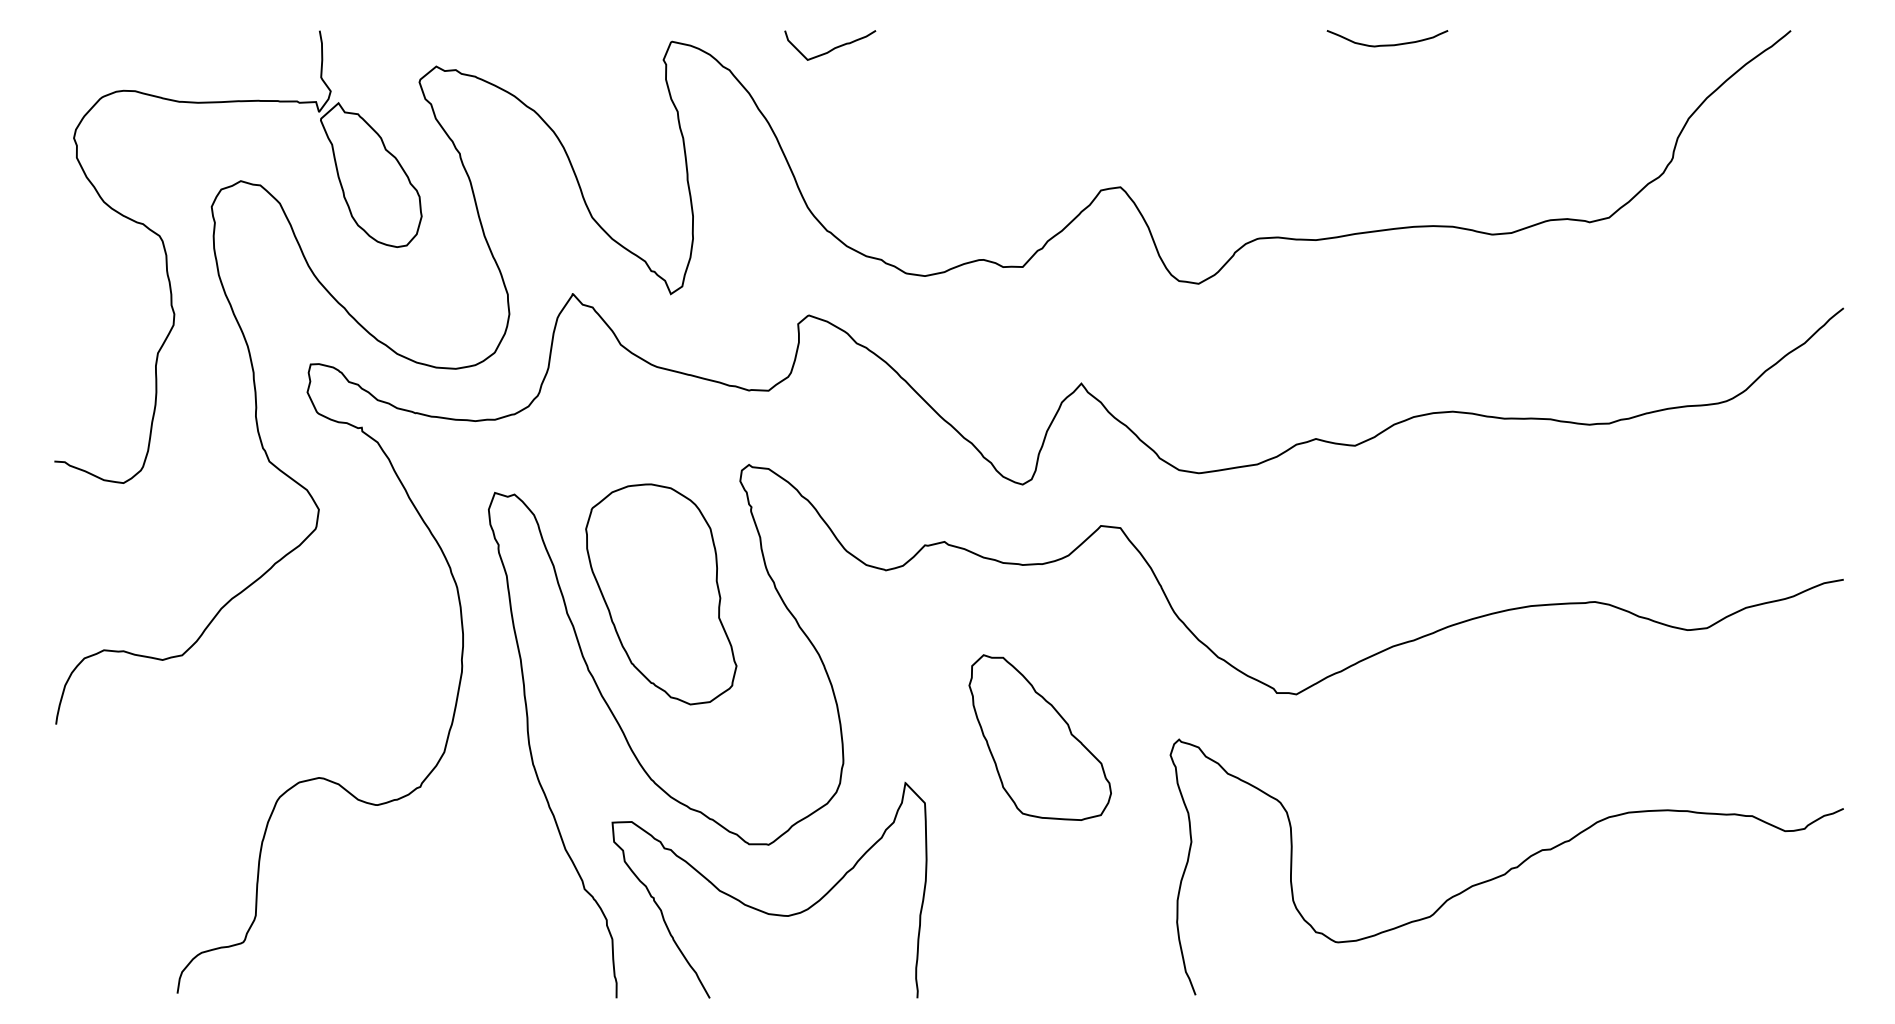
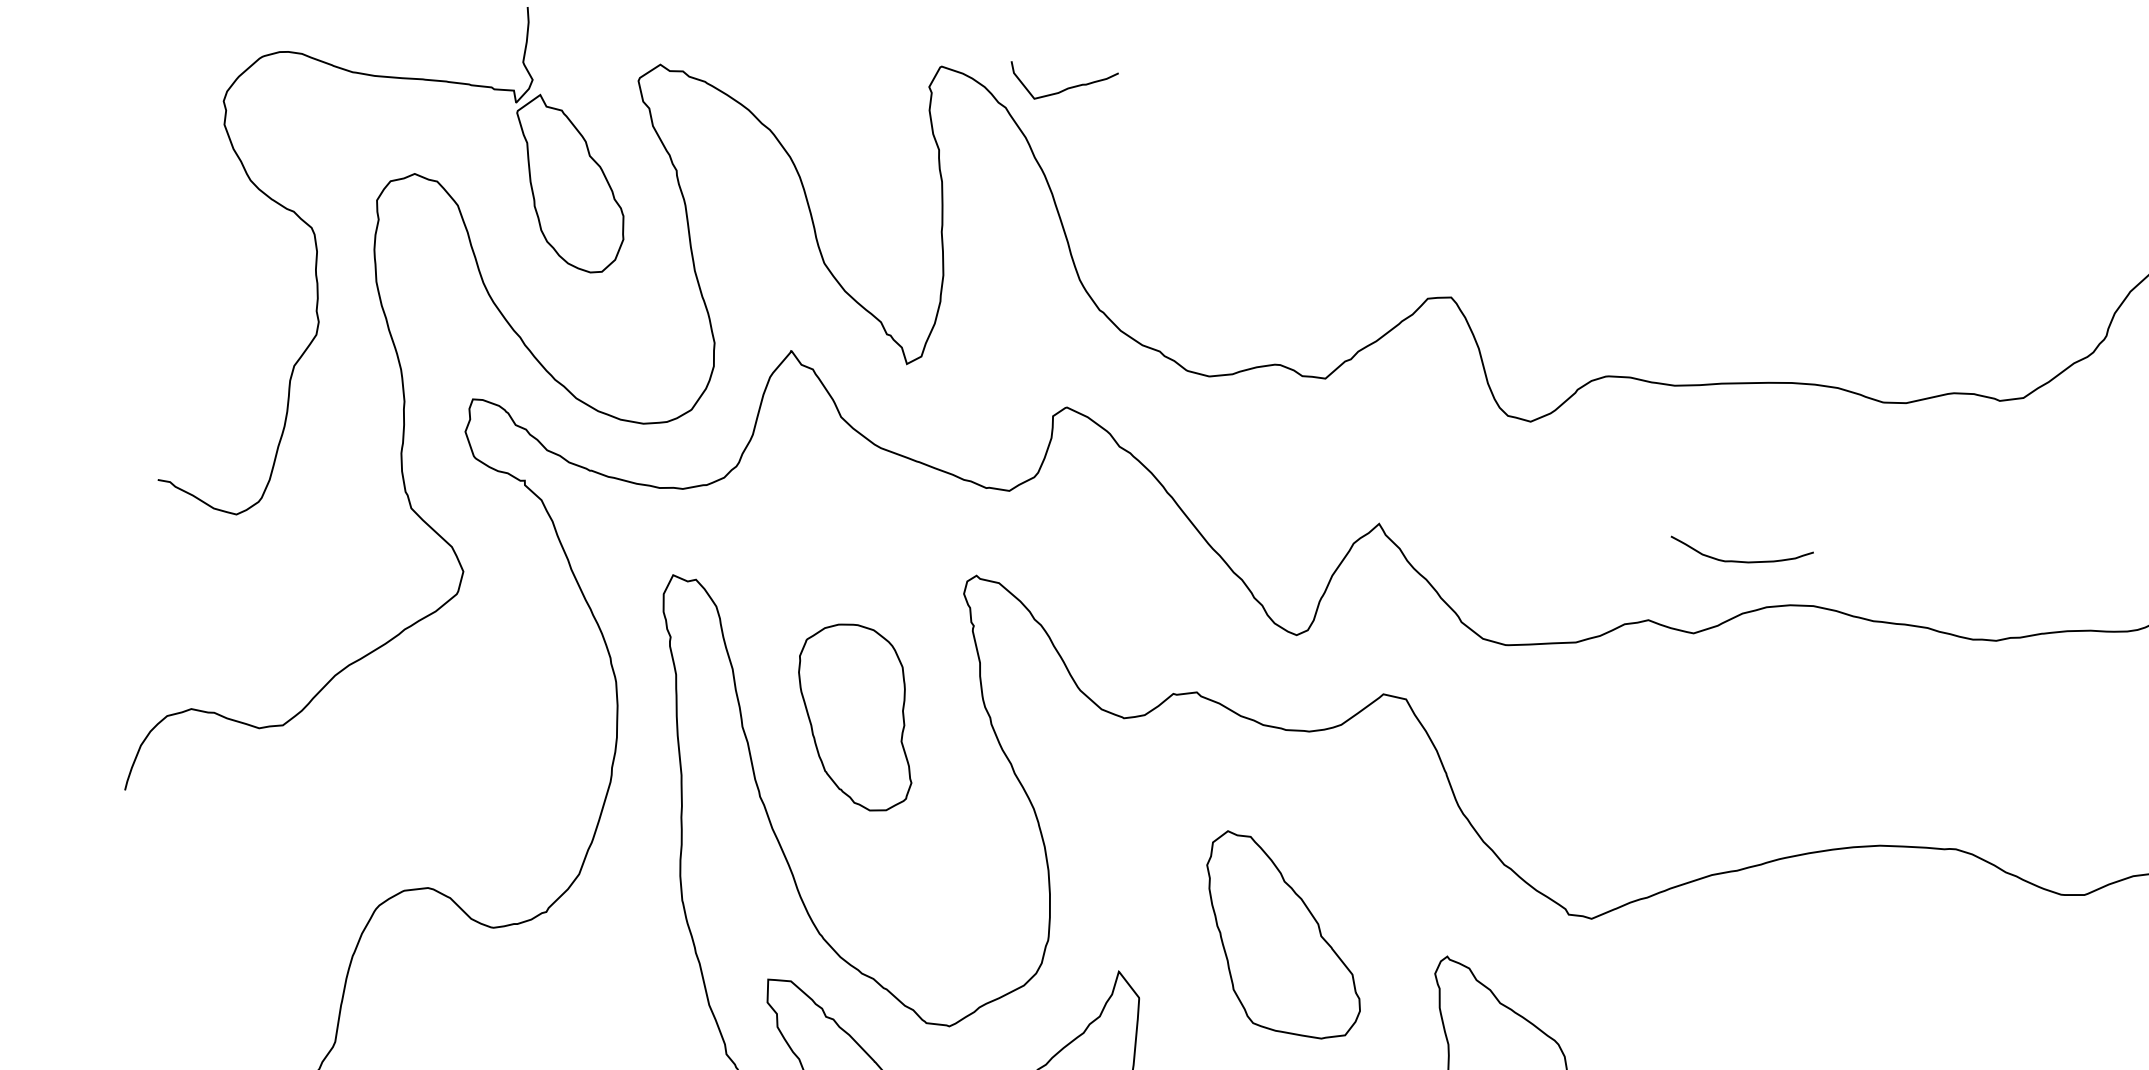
curve: (1387, 44) -> (1740, 560), moved
curve: (832, 48) -> (1065, 88), moved
part: (661, 594) -> (856, 717), size x0.7

